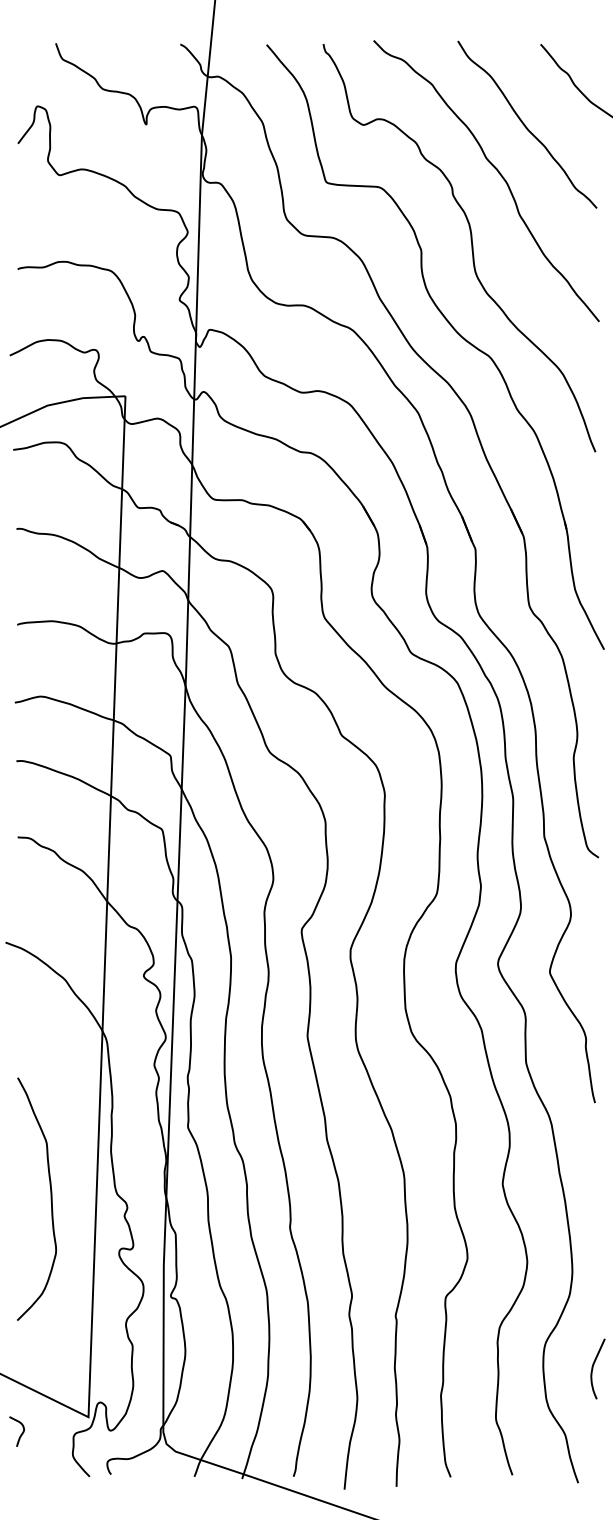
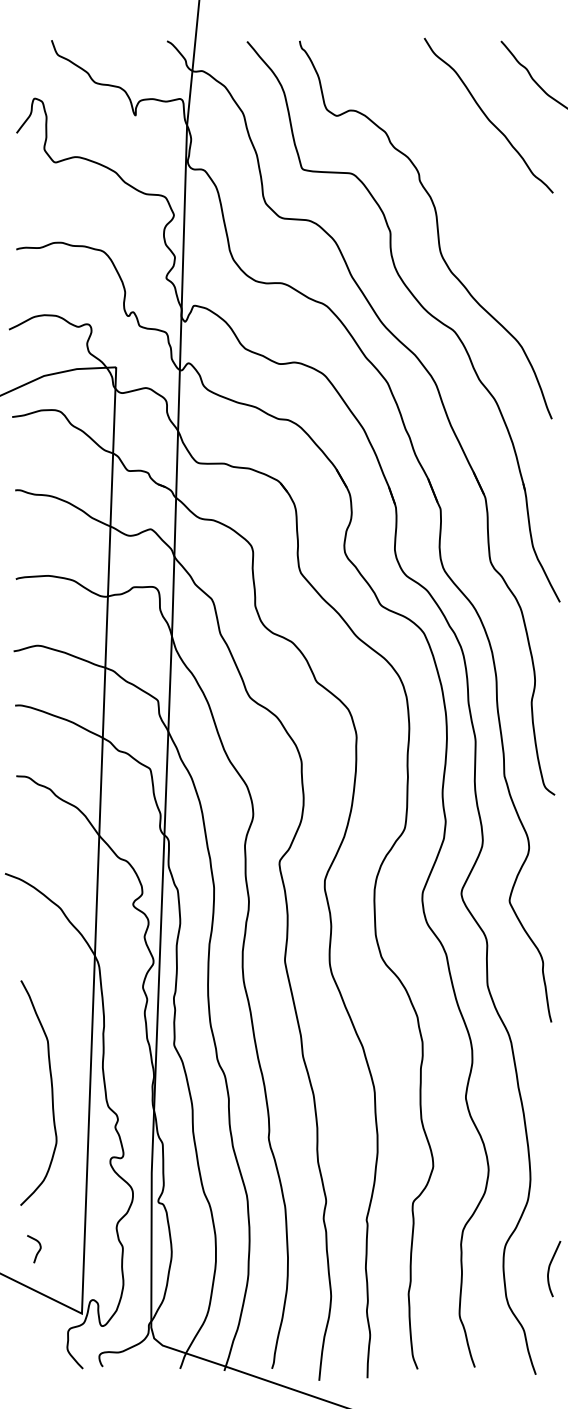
curve: (498, 173) -> (461, 160), removed
curve: (50, 1198) -> (51, 1092), moved
curve: (20, 1434) -> (37, 1251), moved

